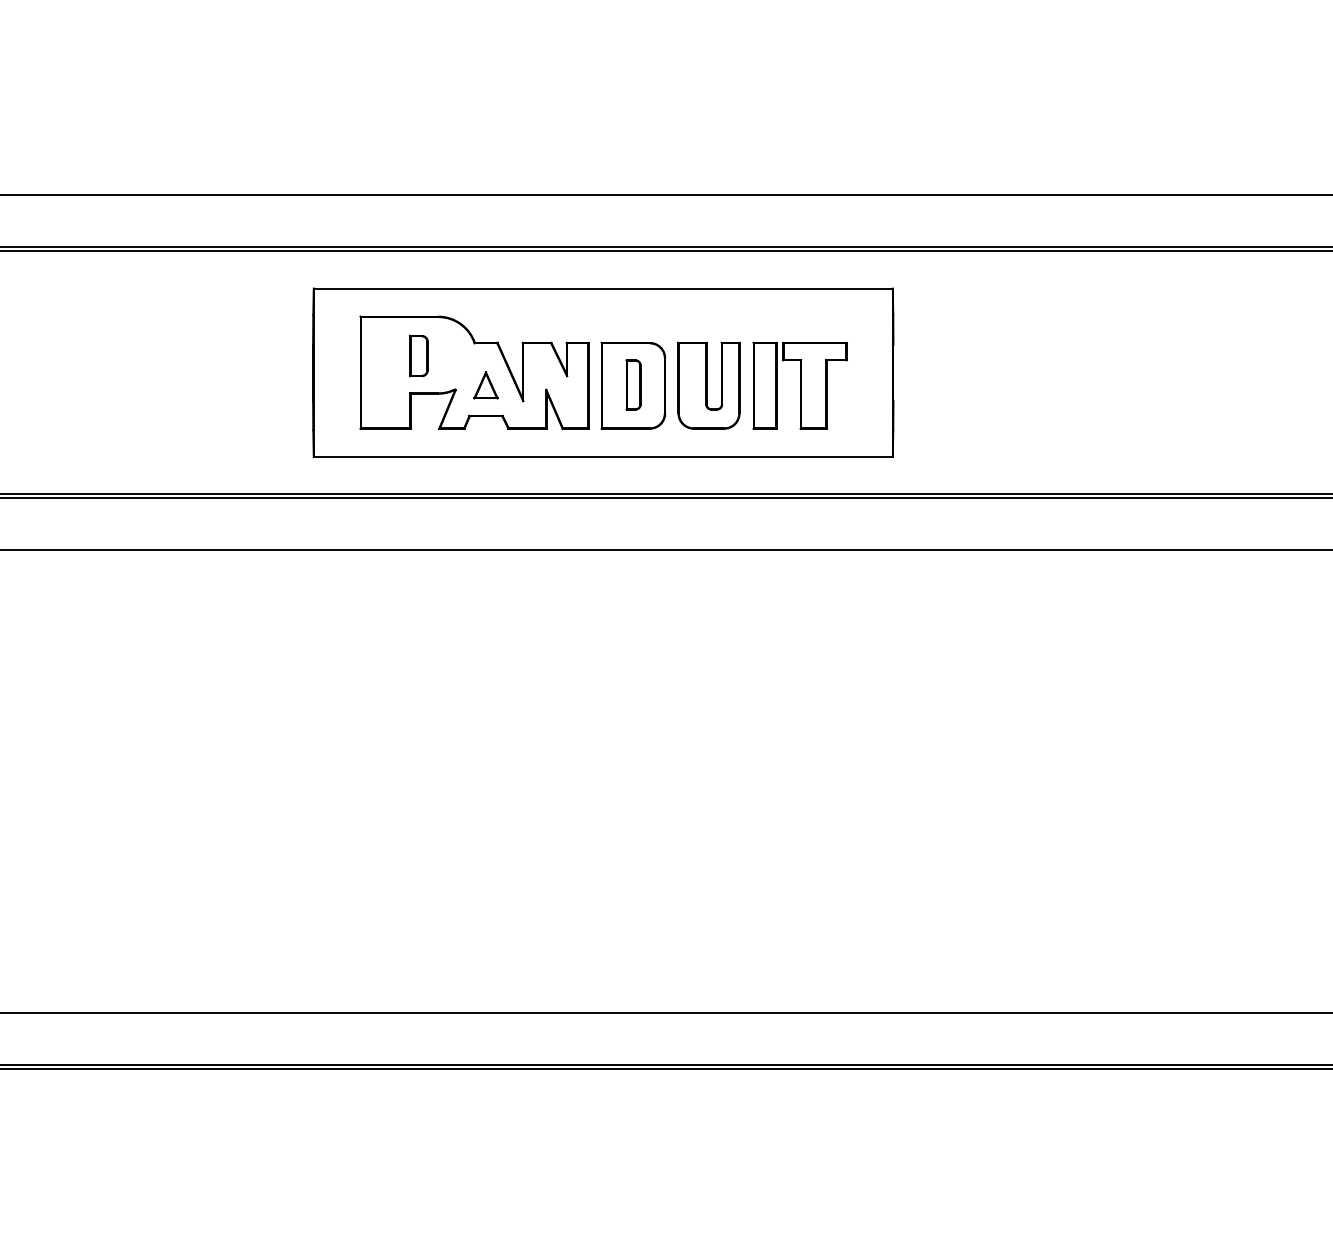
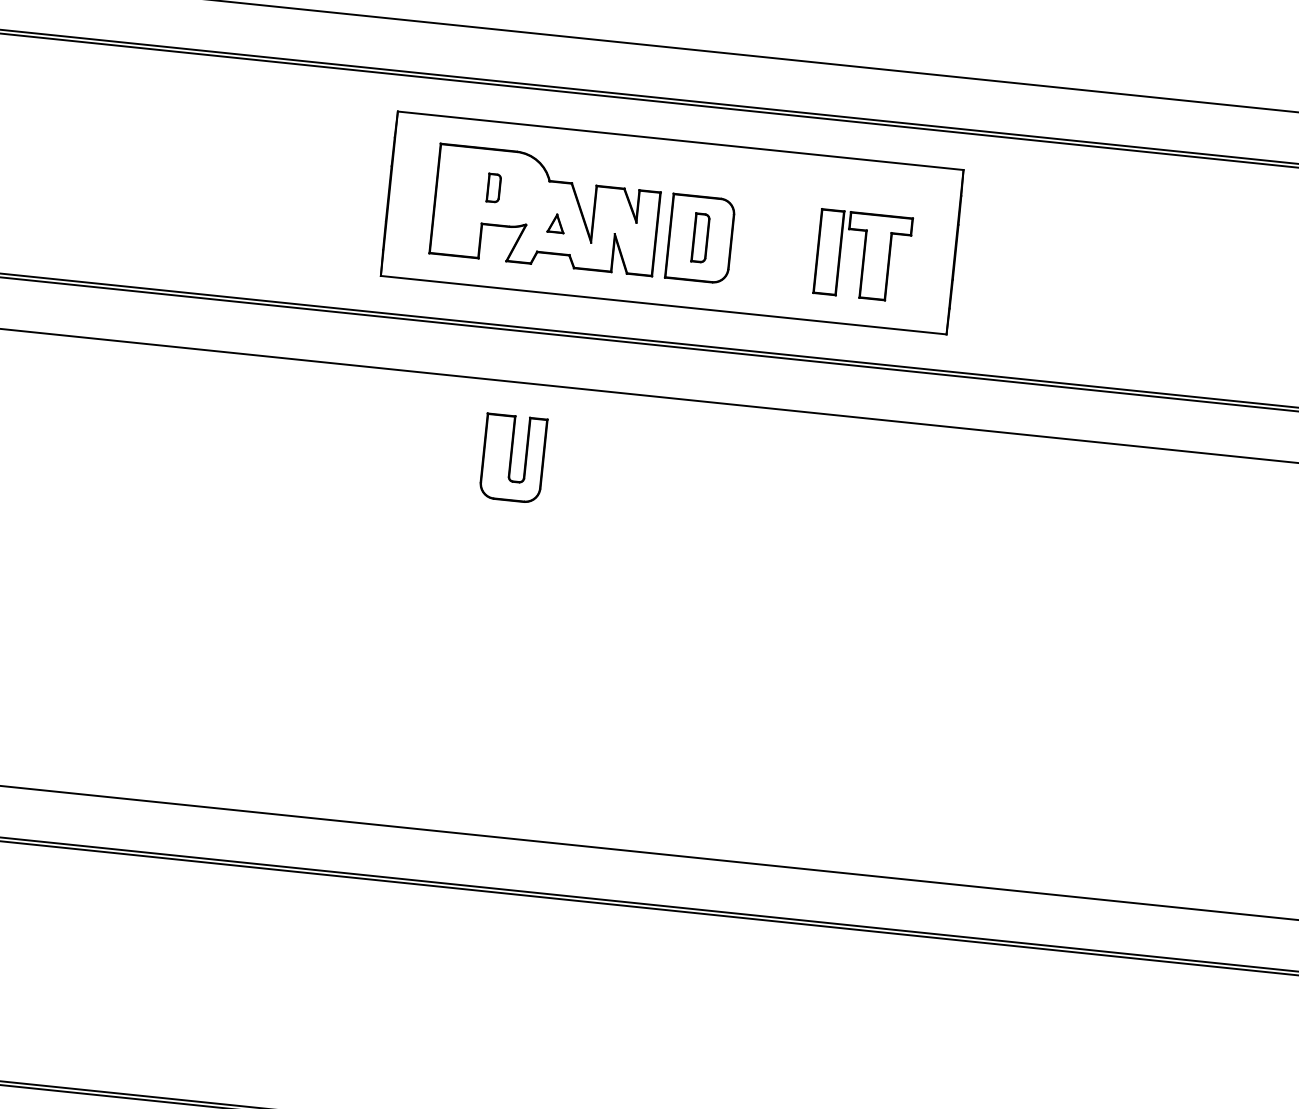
part: (418, 355) -> (493, 187), size x0.7
part: (485, 385) -> (555, 223), size x0.7
part: (708, 385) -> (512, 458), moved

